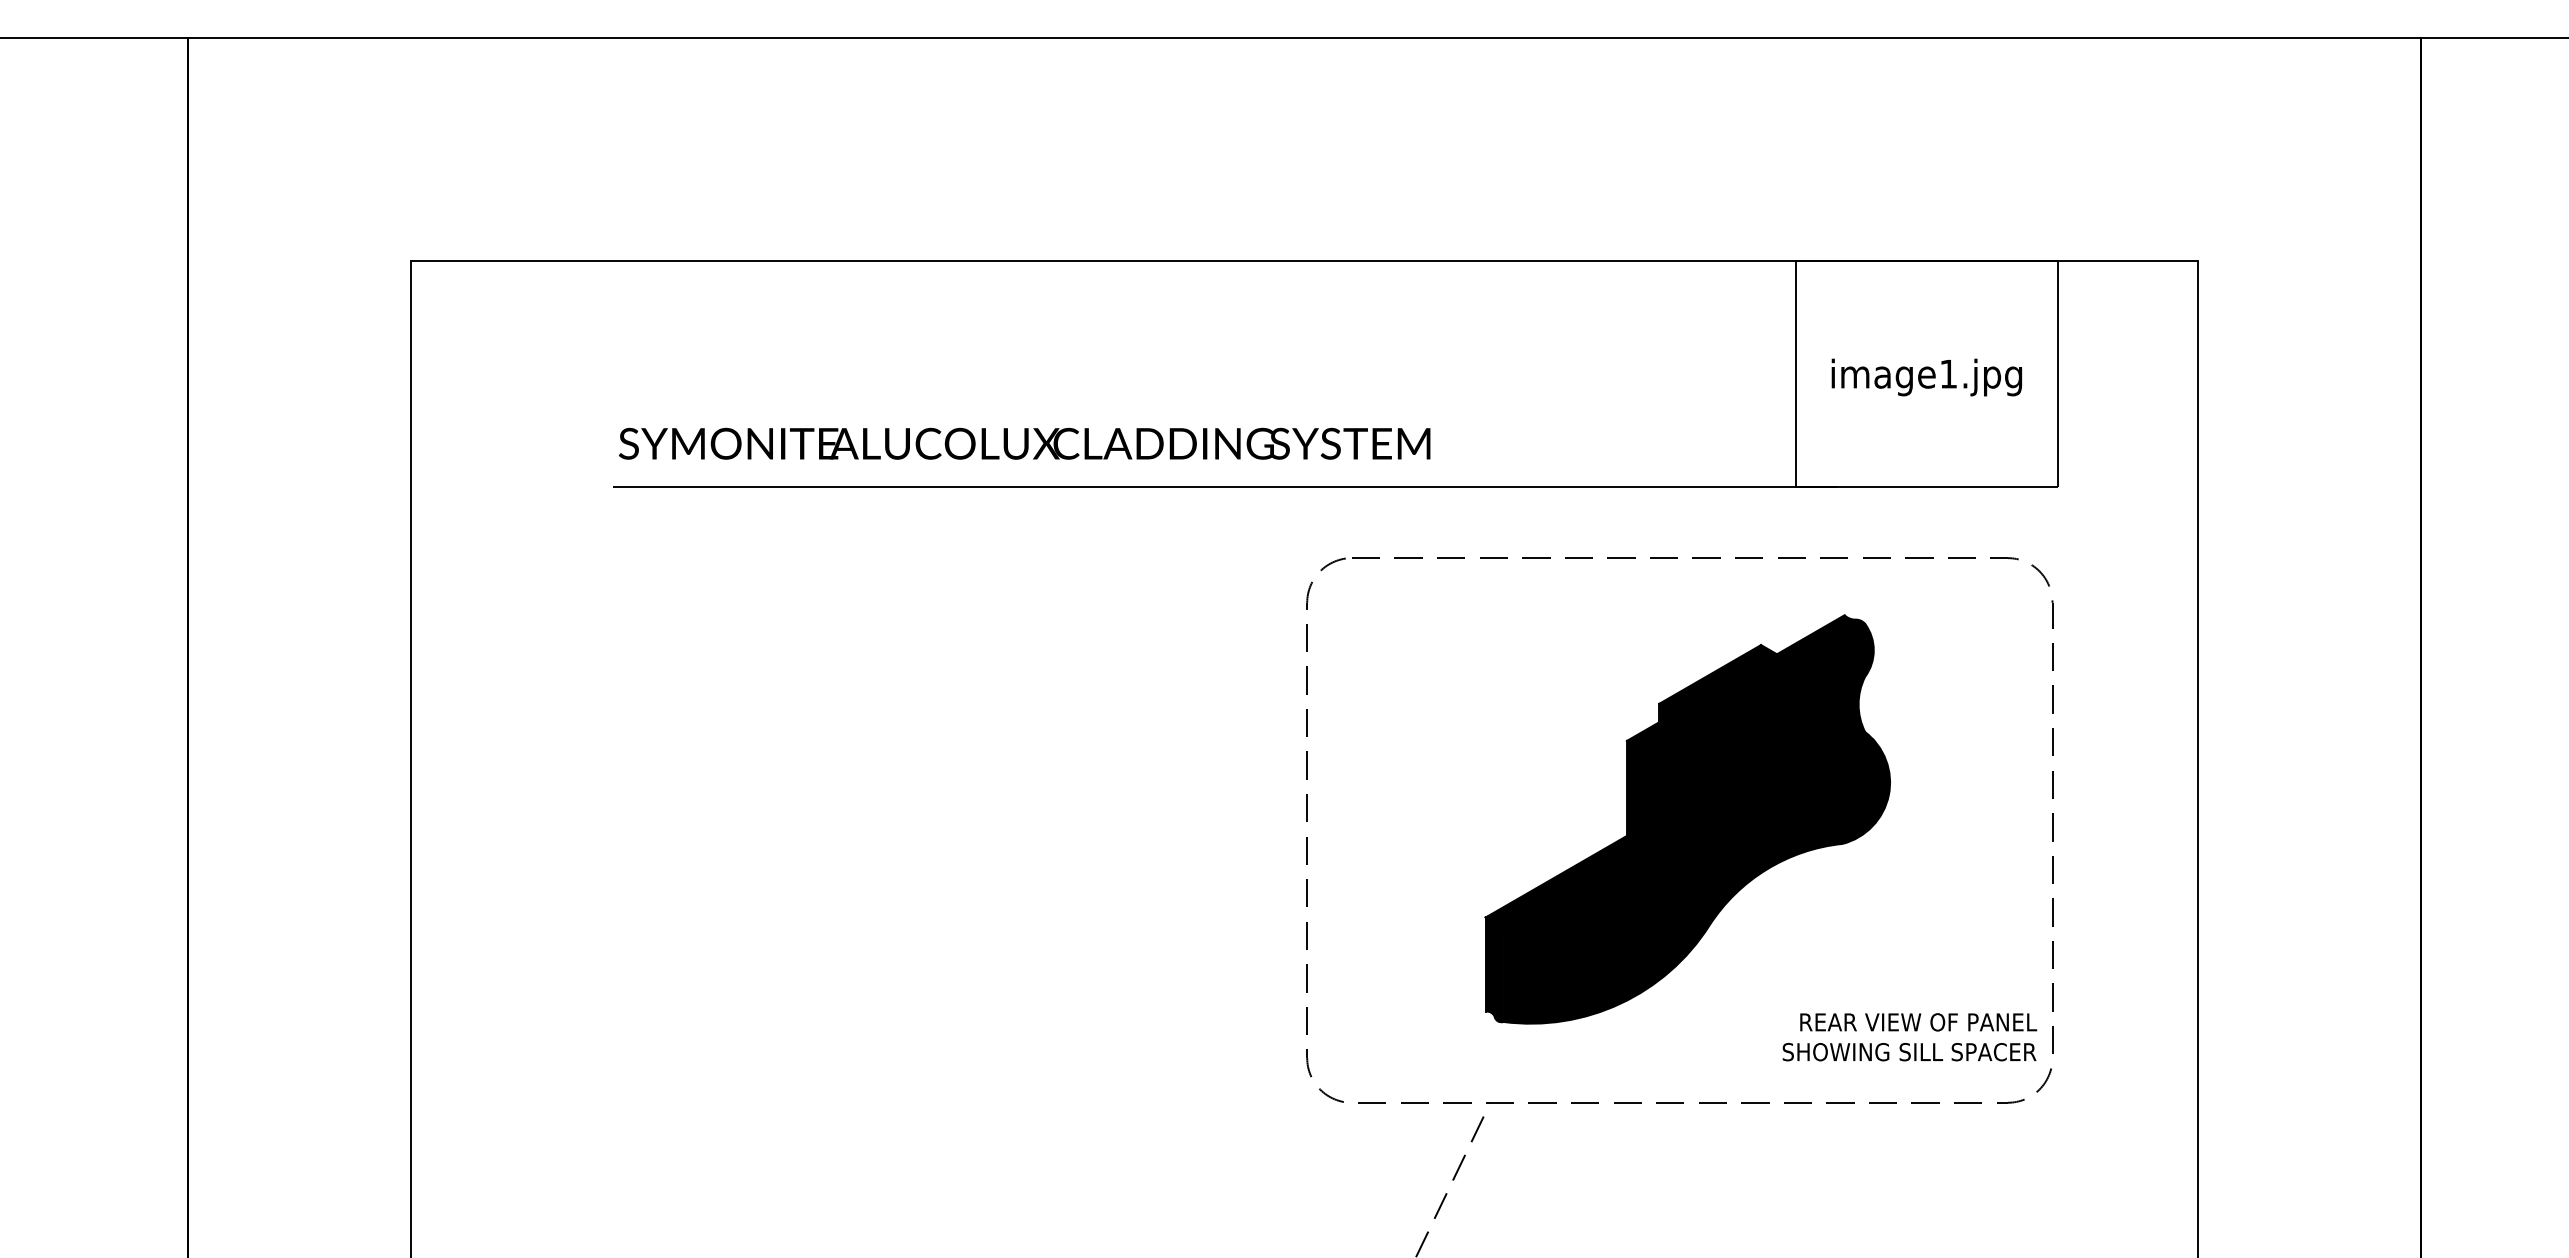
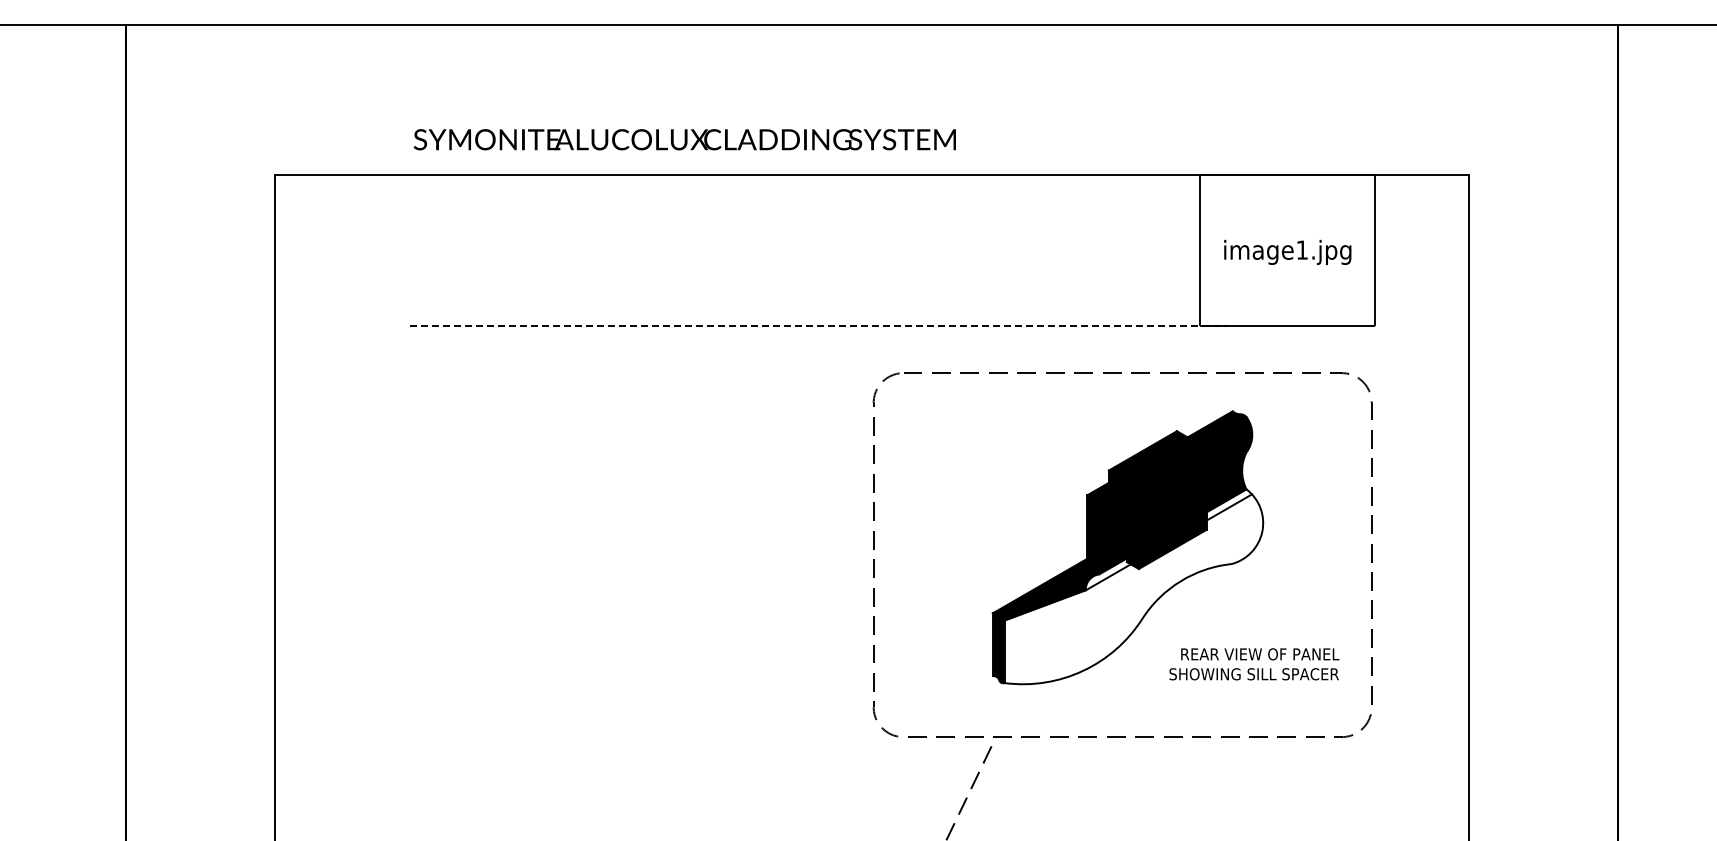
text: (1024, 443) -> (684, 139), moved
line: (1224, 486) -> (818, 325), solid -> dashed
fill: (1696, 877) -> (1133, 586), removed
text: (1909, 1037) -> (1254, 664), moved

